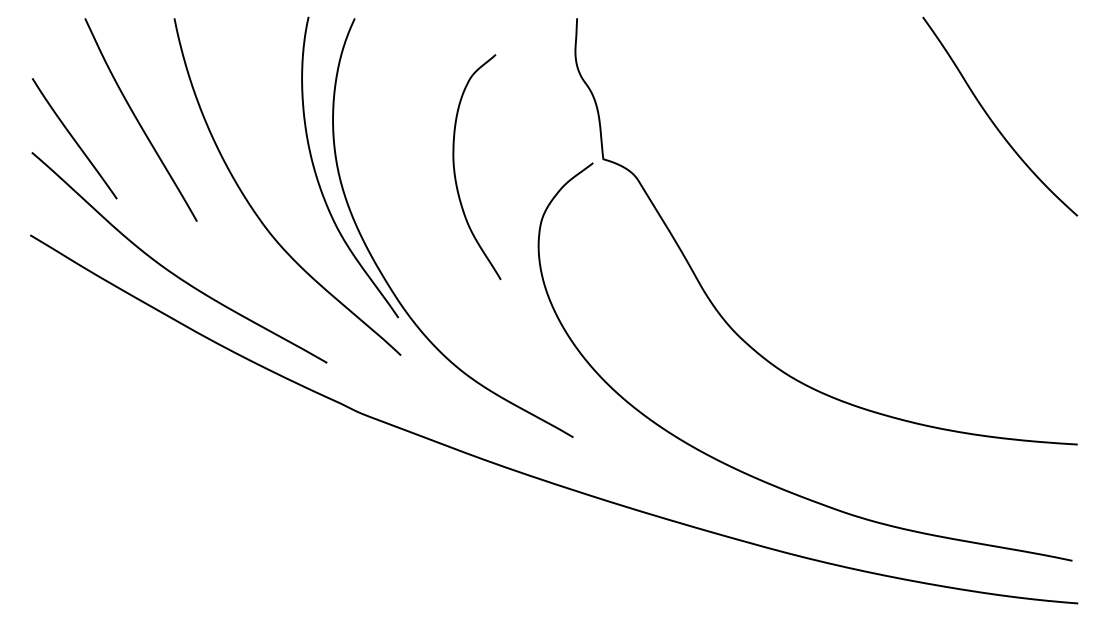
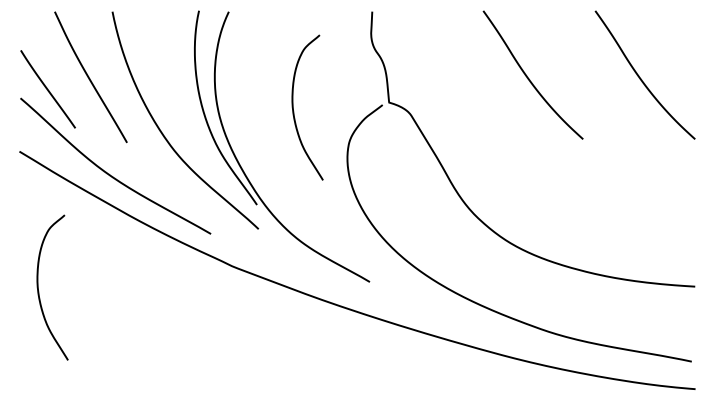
curve: (819, 120) -> (528, 77), added
curve: (61, 452) -> (39, 291), added

